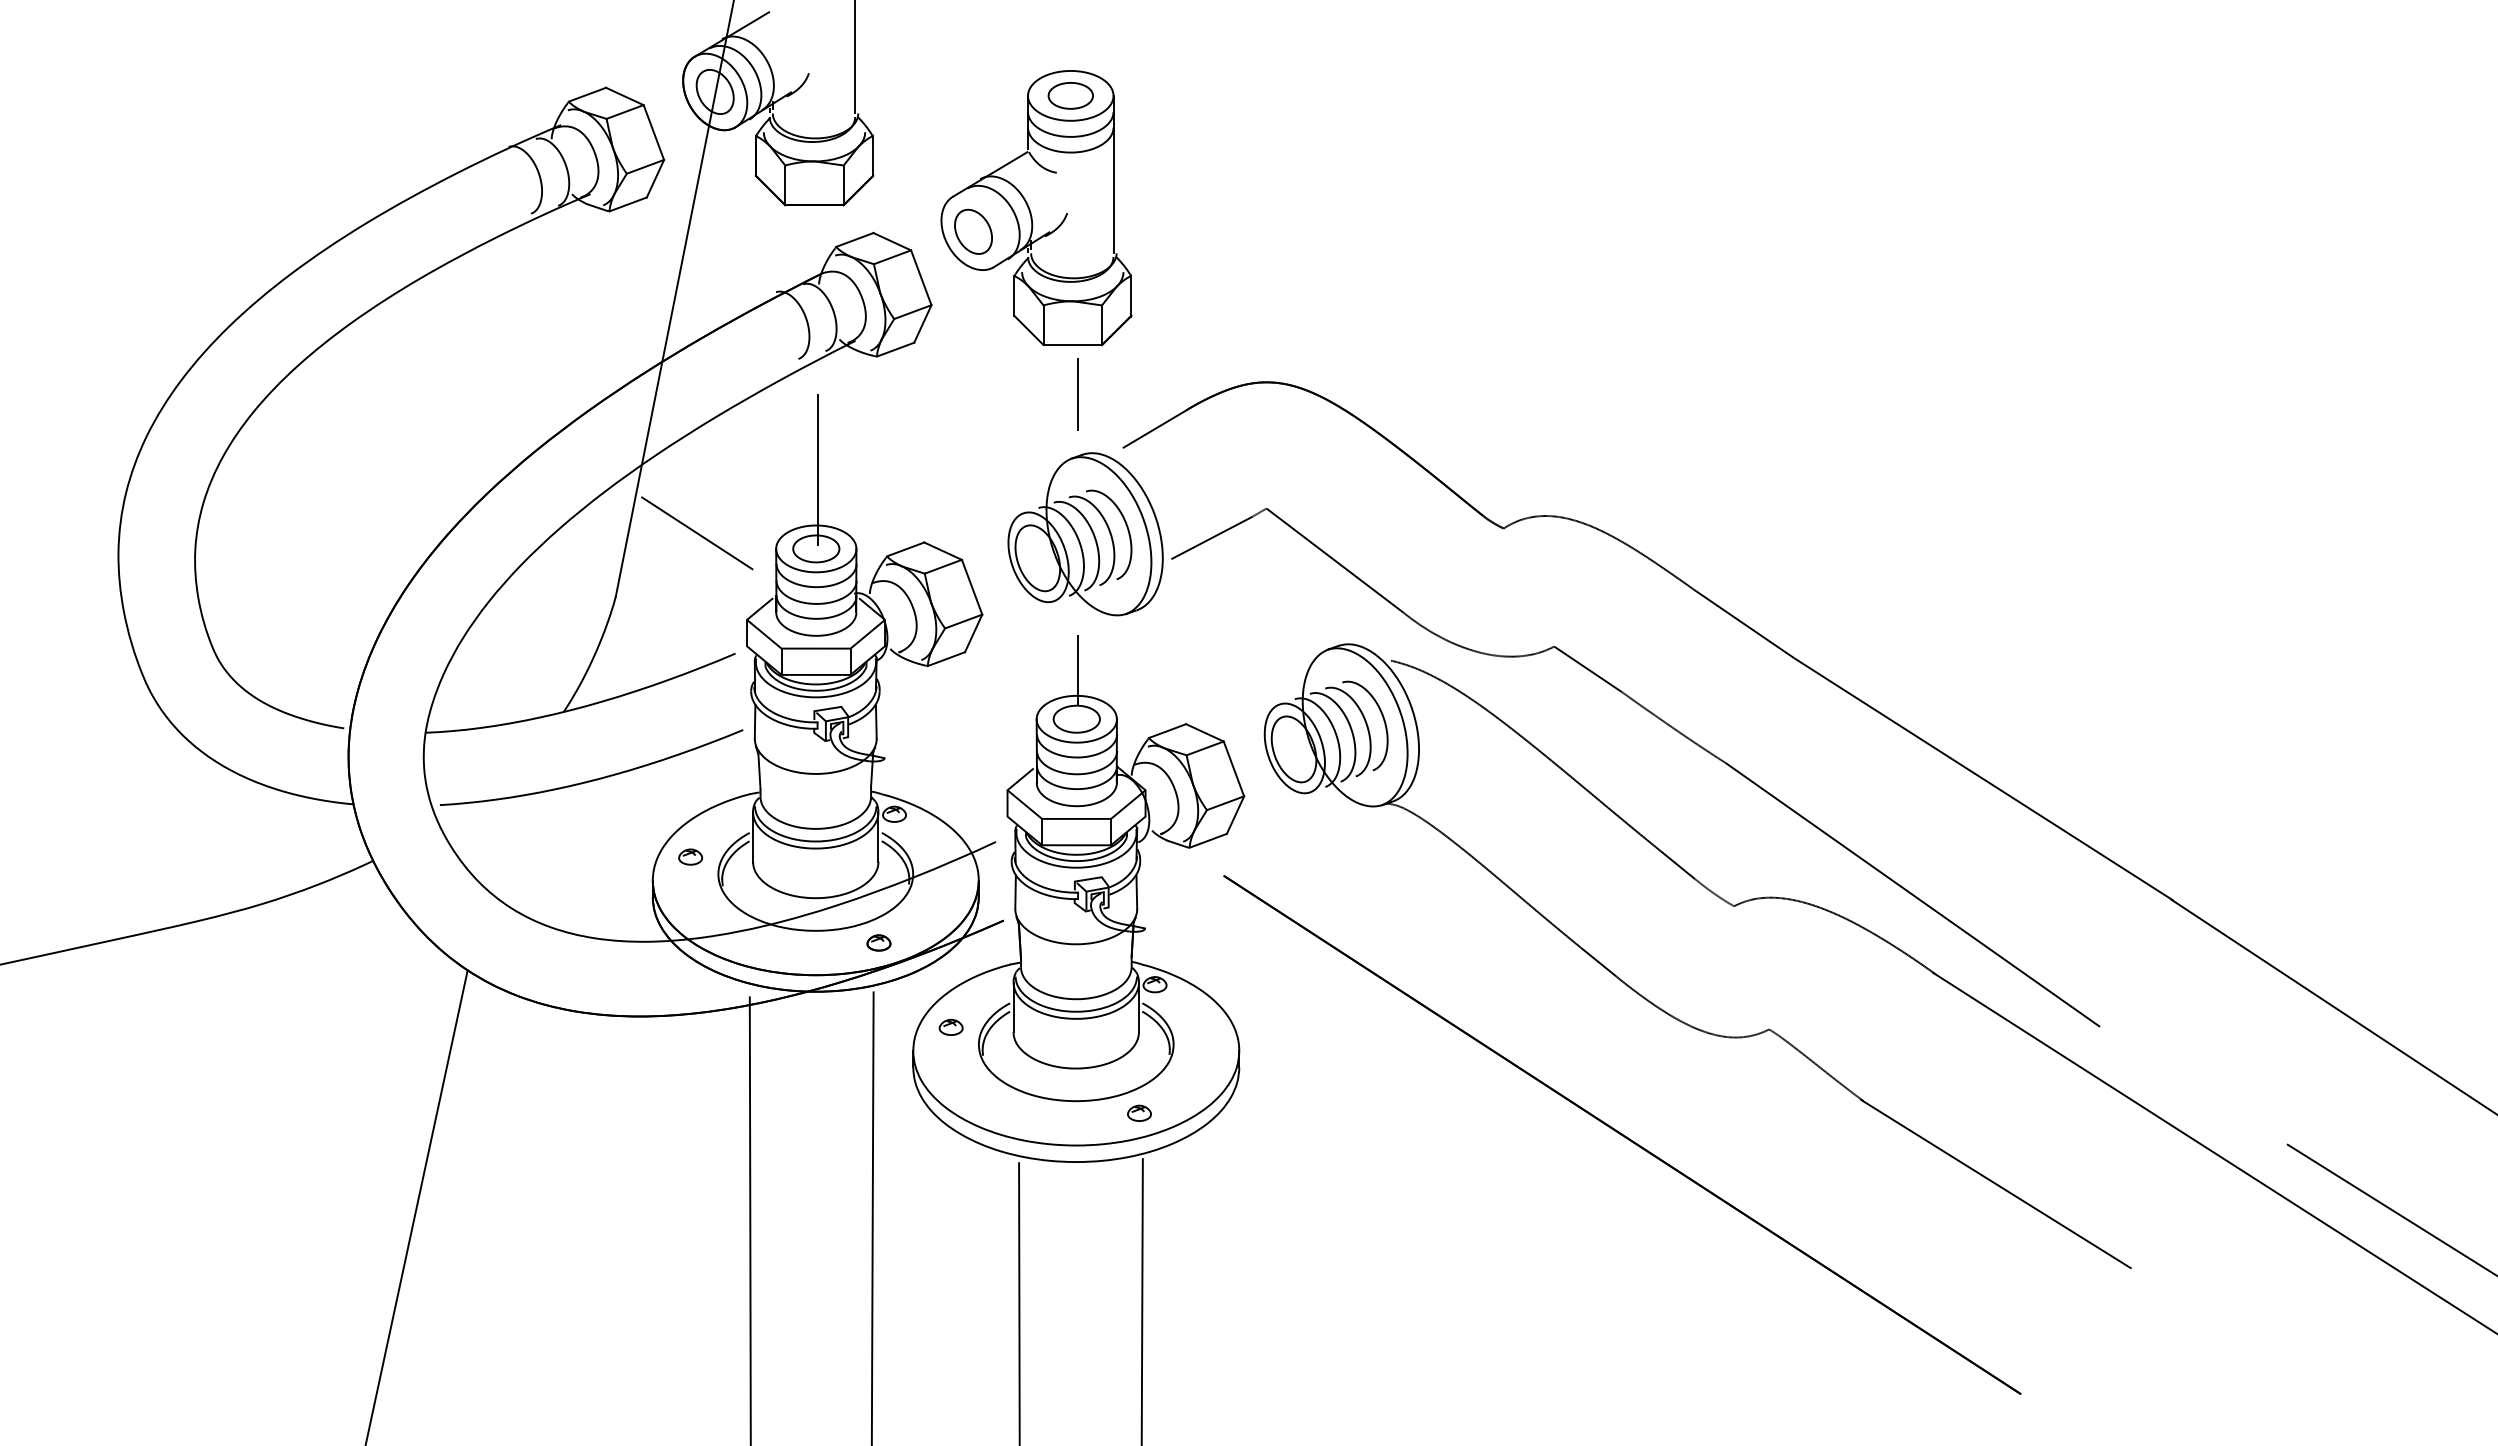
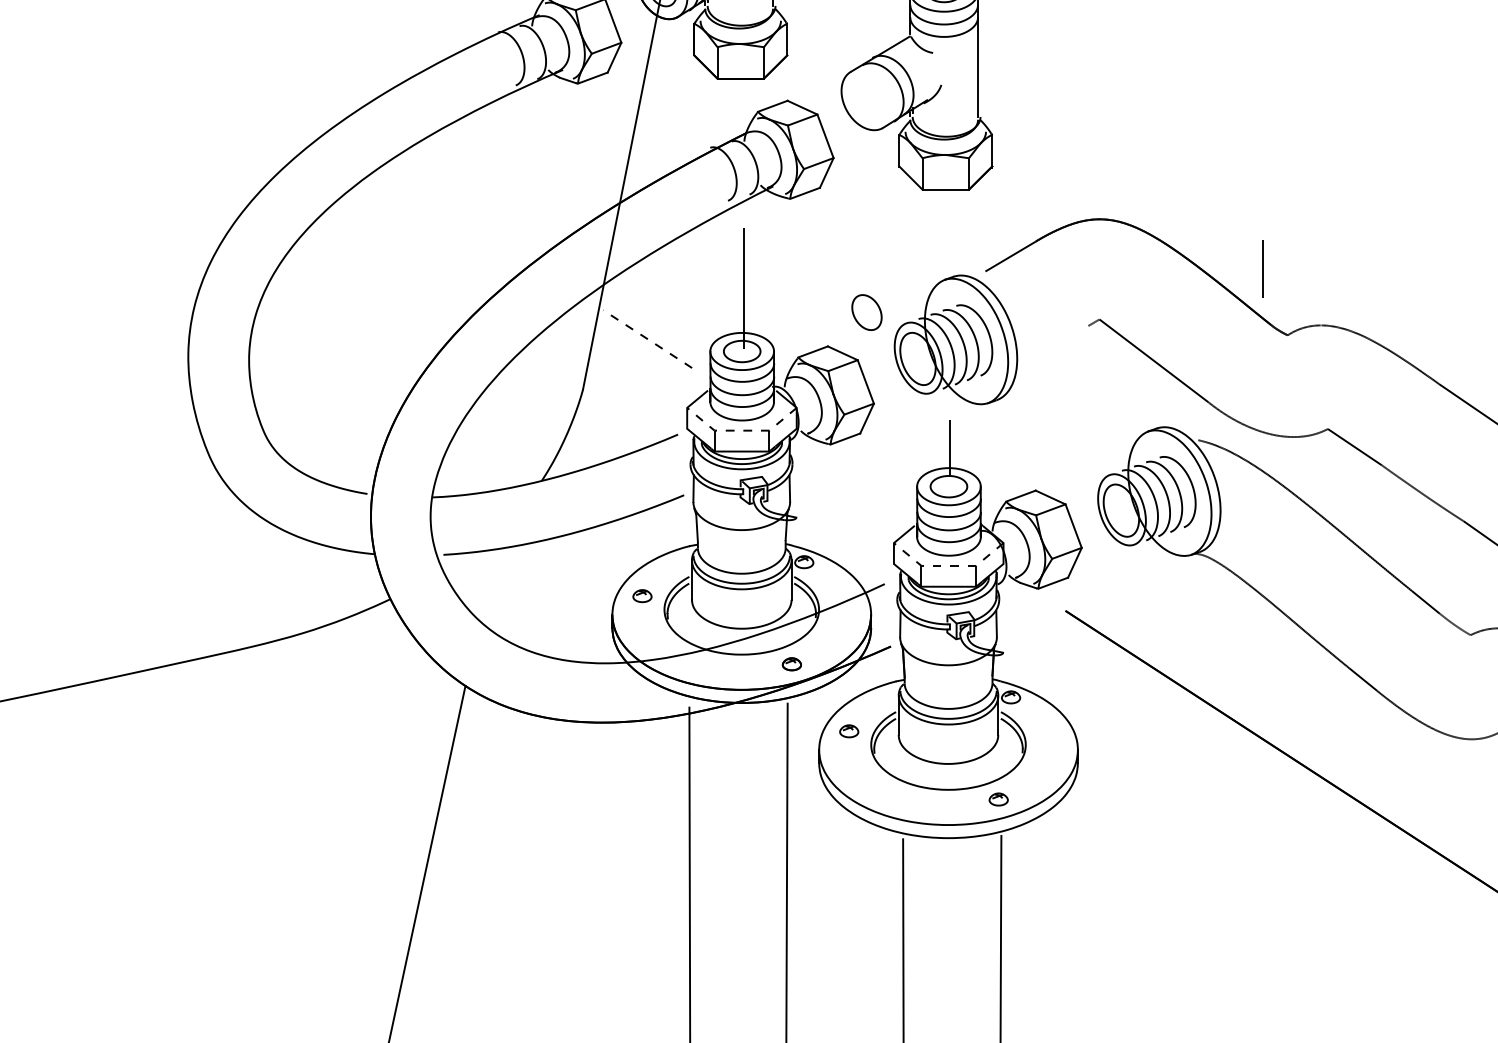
part: (973, 231) -> (866, 312), moved
line: (1077, 394) -> (1263, 268), moved
line: (697, 533) -> (647, 339), solid -> dashed
line: (1211, 537) -> (1055, 342), removed
line: (816, 648) -> (742, 430), solid -> dashed
line: (1076, 818) -> (948, 565), solid -> dashed

